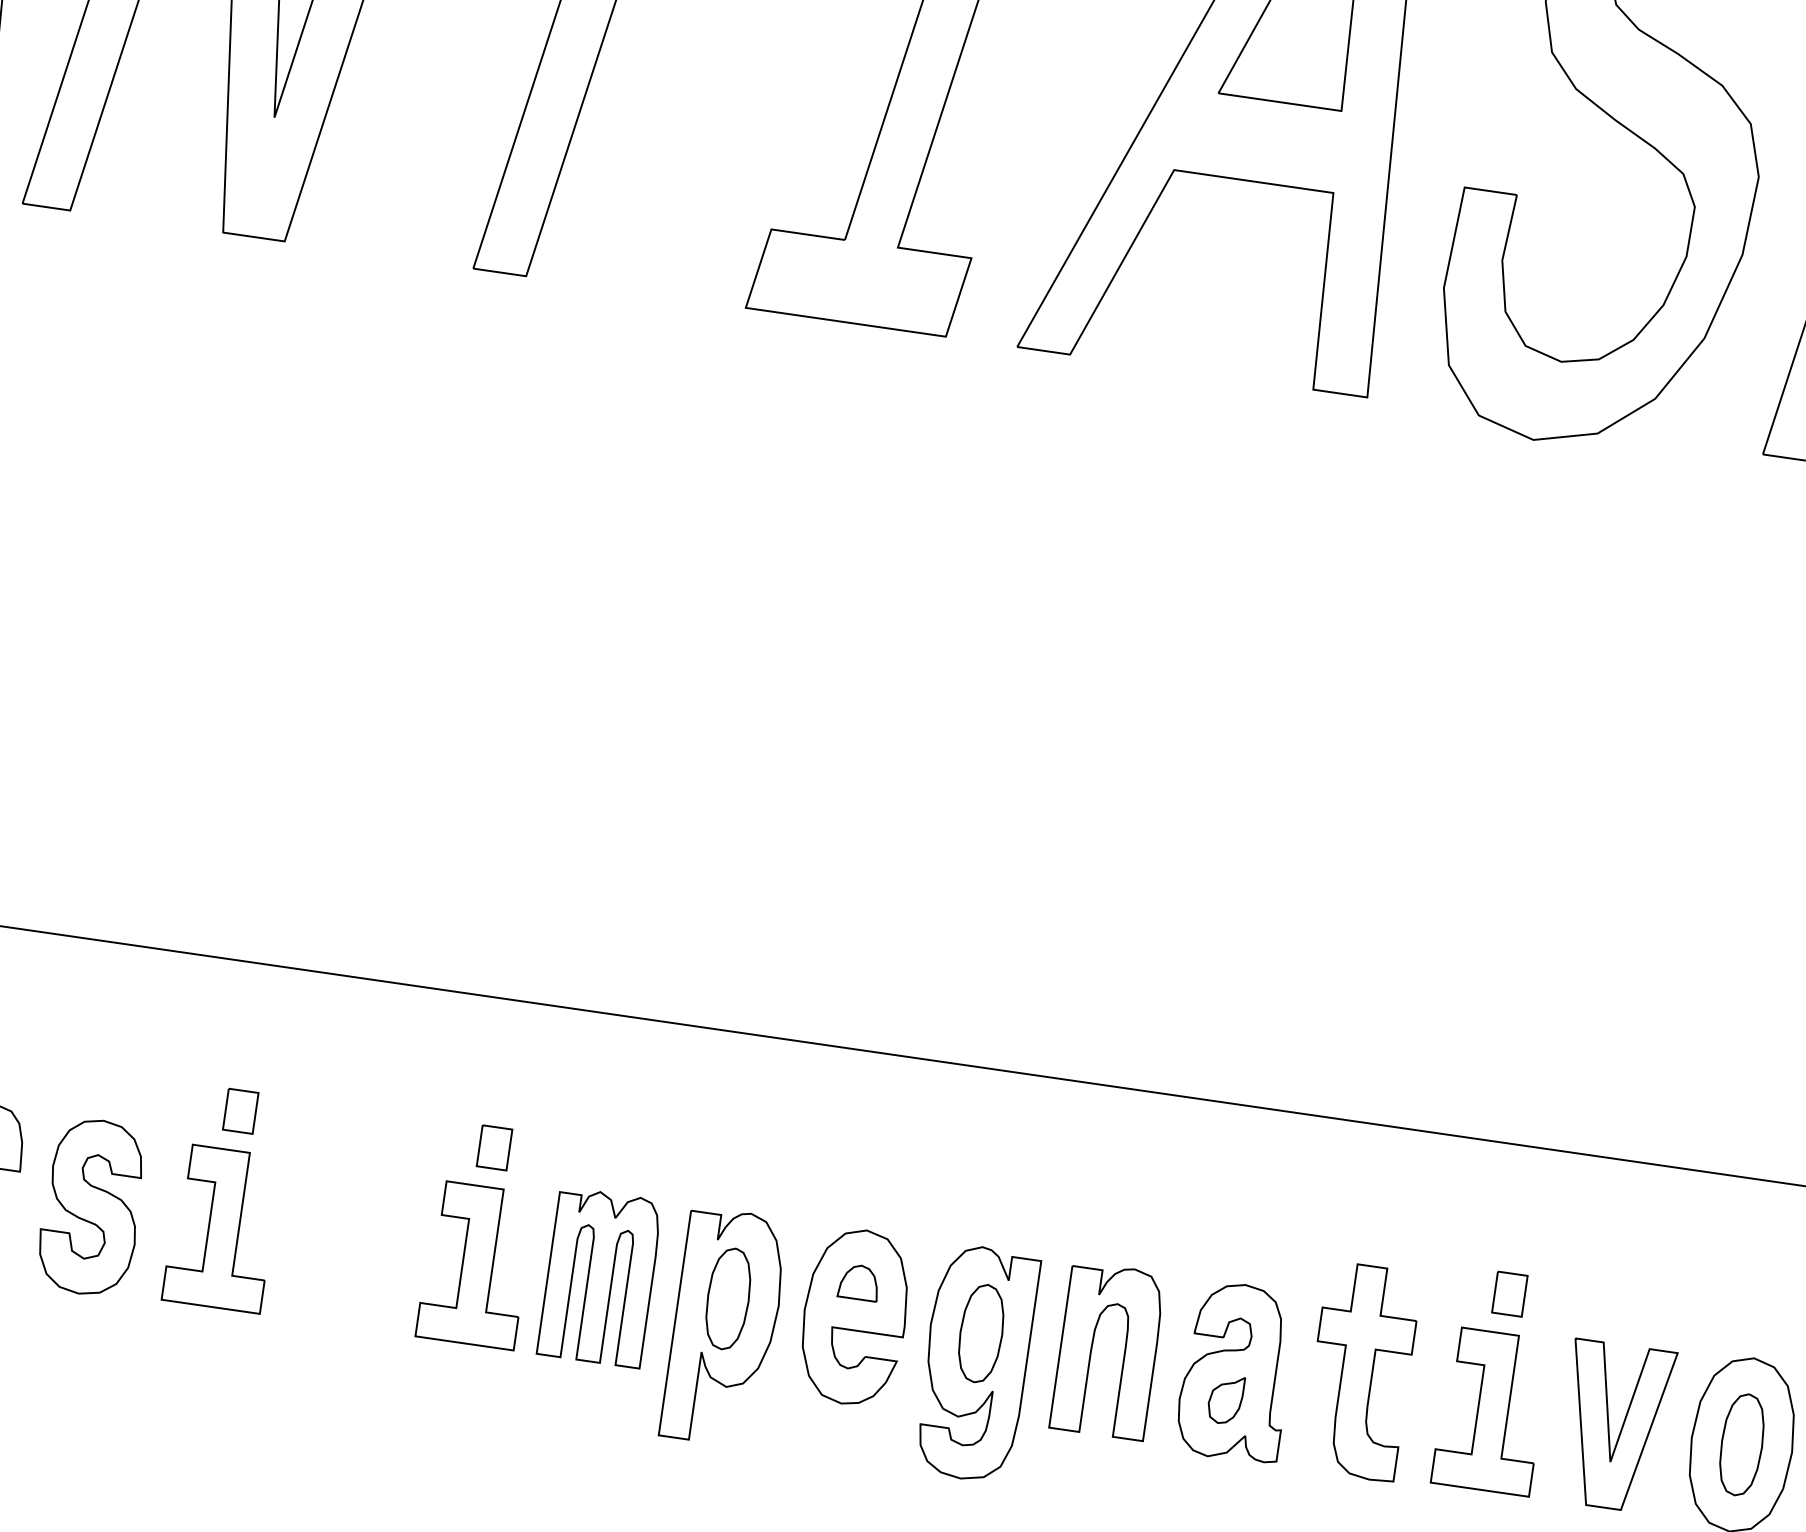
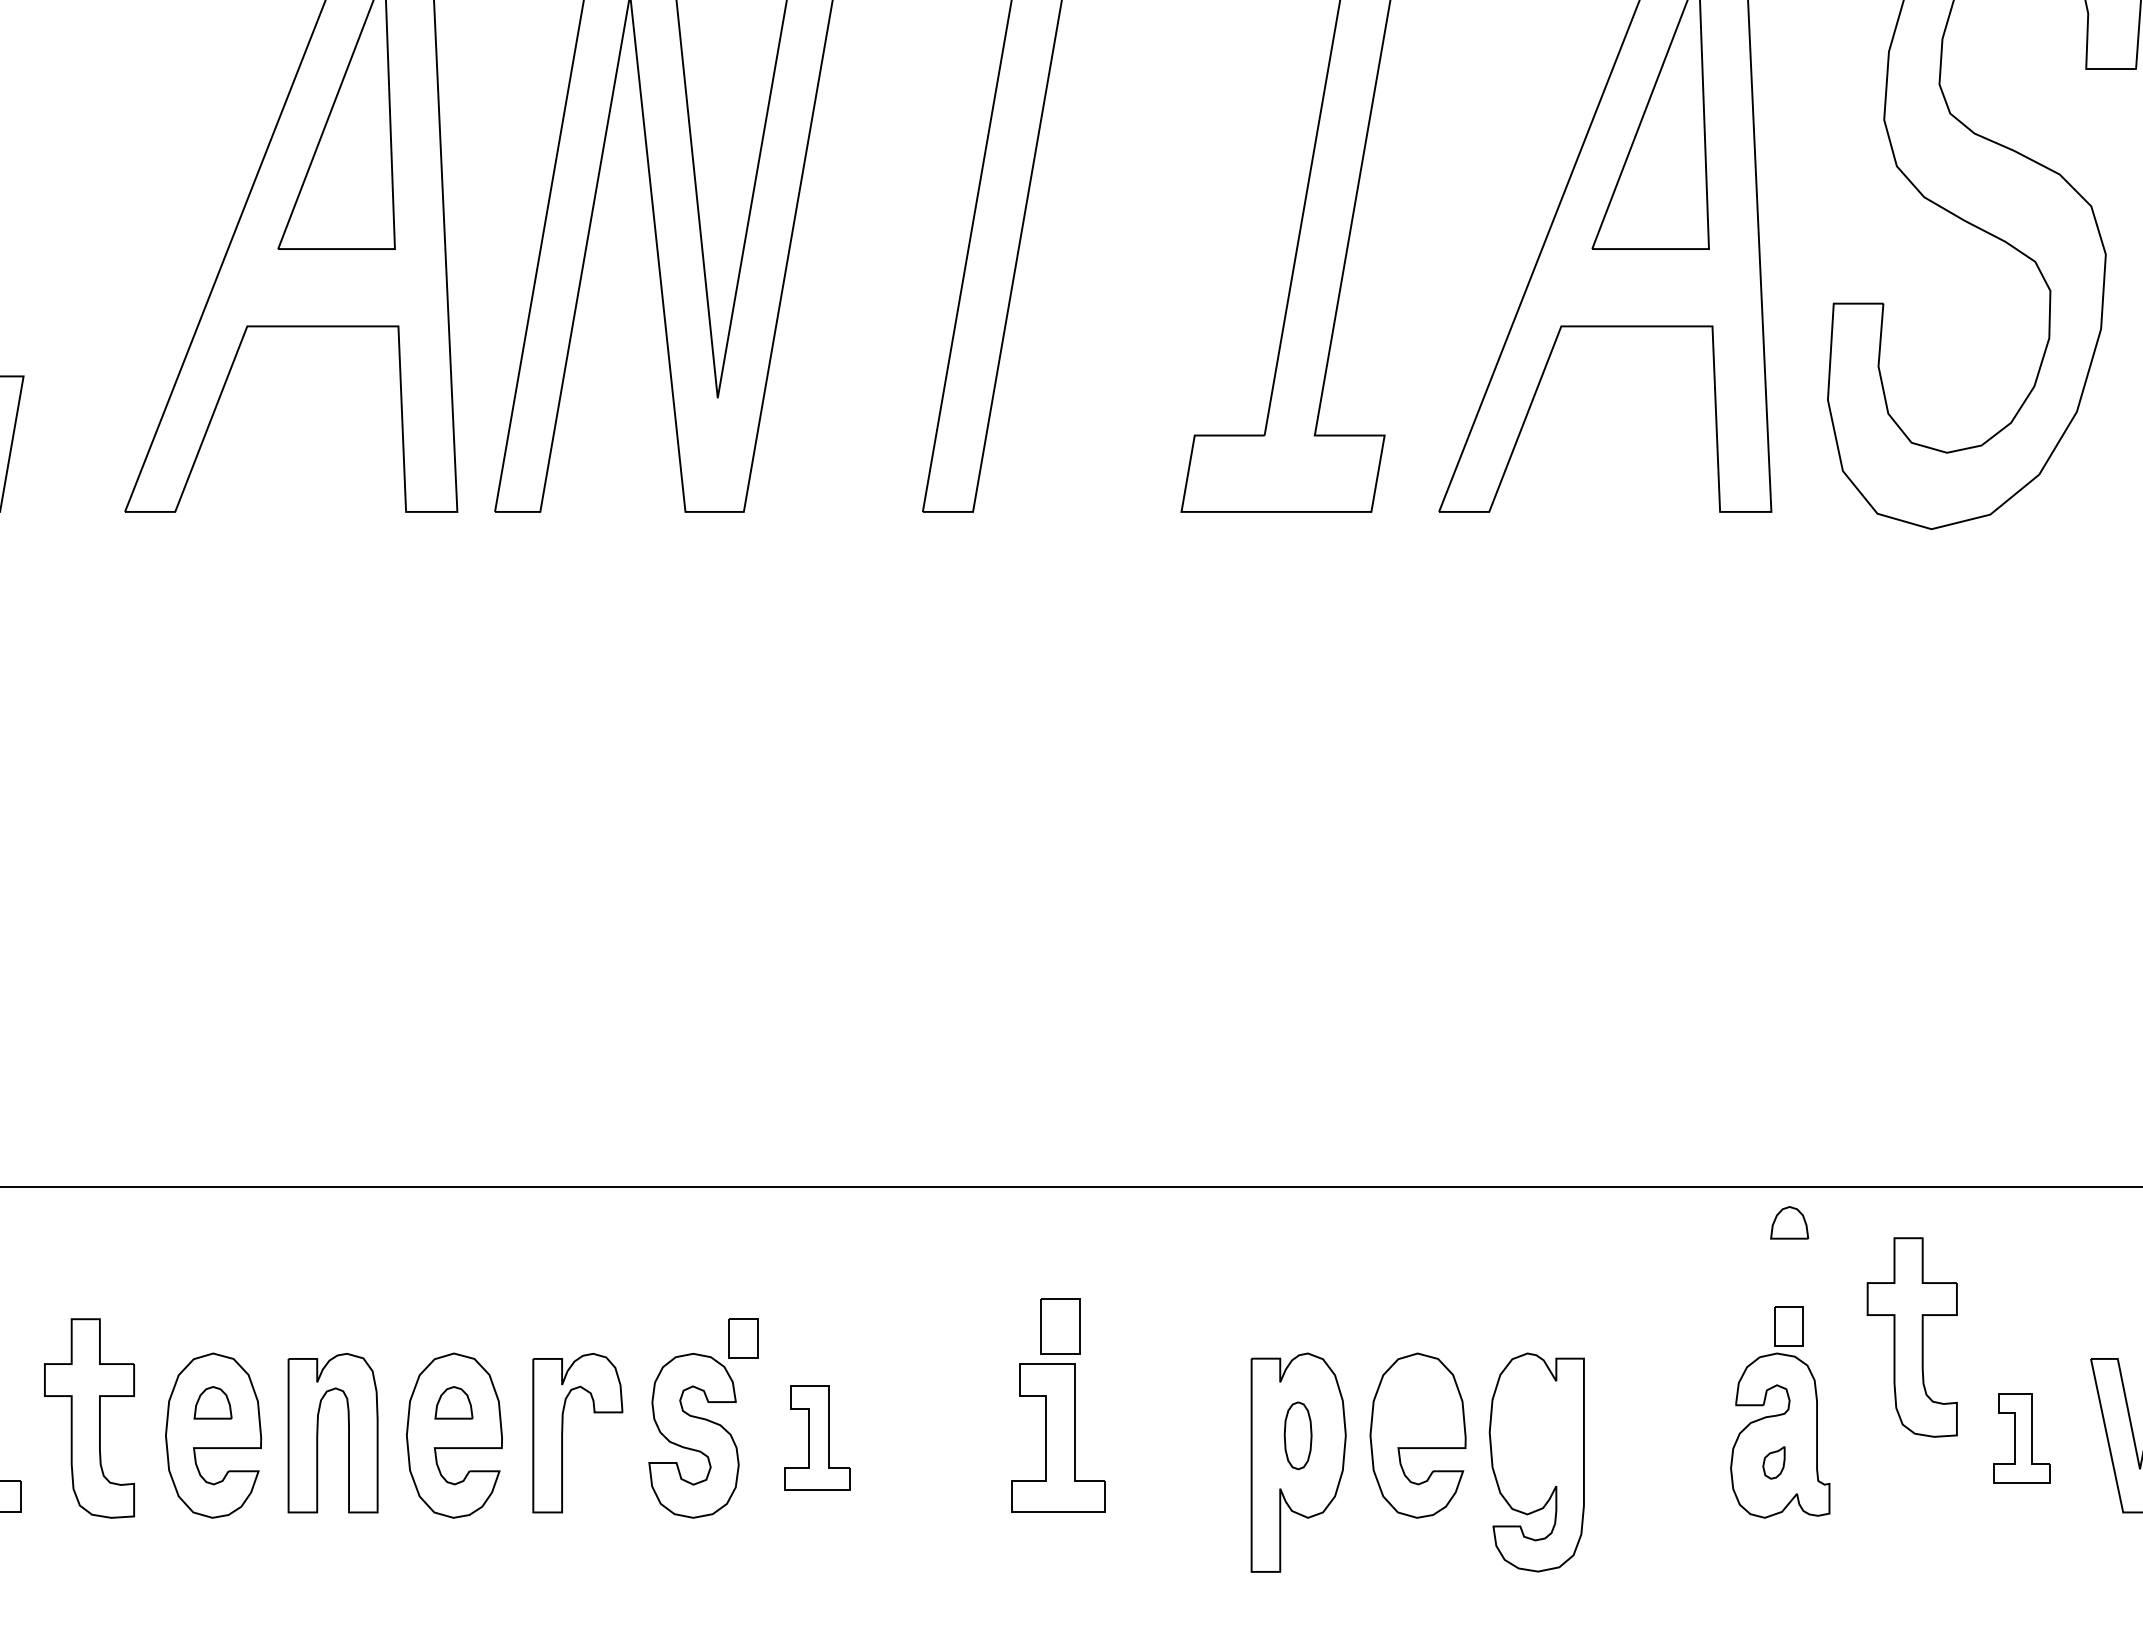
part: (240, 1111) -> (743, 1338), moved
part: (494, 1147) -> (1060, 1326), size x1.4
part: (221, 1227) -> (817, 1437), size x0.7
part: (599, 1276) -> (1175, 1432), removed
part: (859, 1282) -> (1789, 1222), moved
part: (1509, 1293) -> (1788, 1326), moved
part: (728, 1298) -> (1298, 1435), size x0.7
part: (980, 1333) -> (1537, 1434), removed
part: (1092, 1349) -> (1643, 1433), removed
part: (1360, 1371) -> (1911, 1337), moved
part: (1225, 1399) -> (1773, 1462), size x0.7
part: (1491, 1410) -> (2022, 1437), size x0.6

